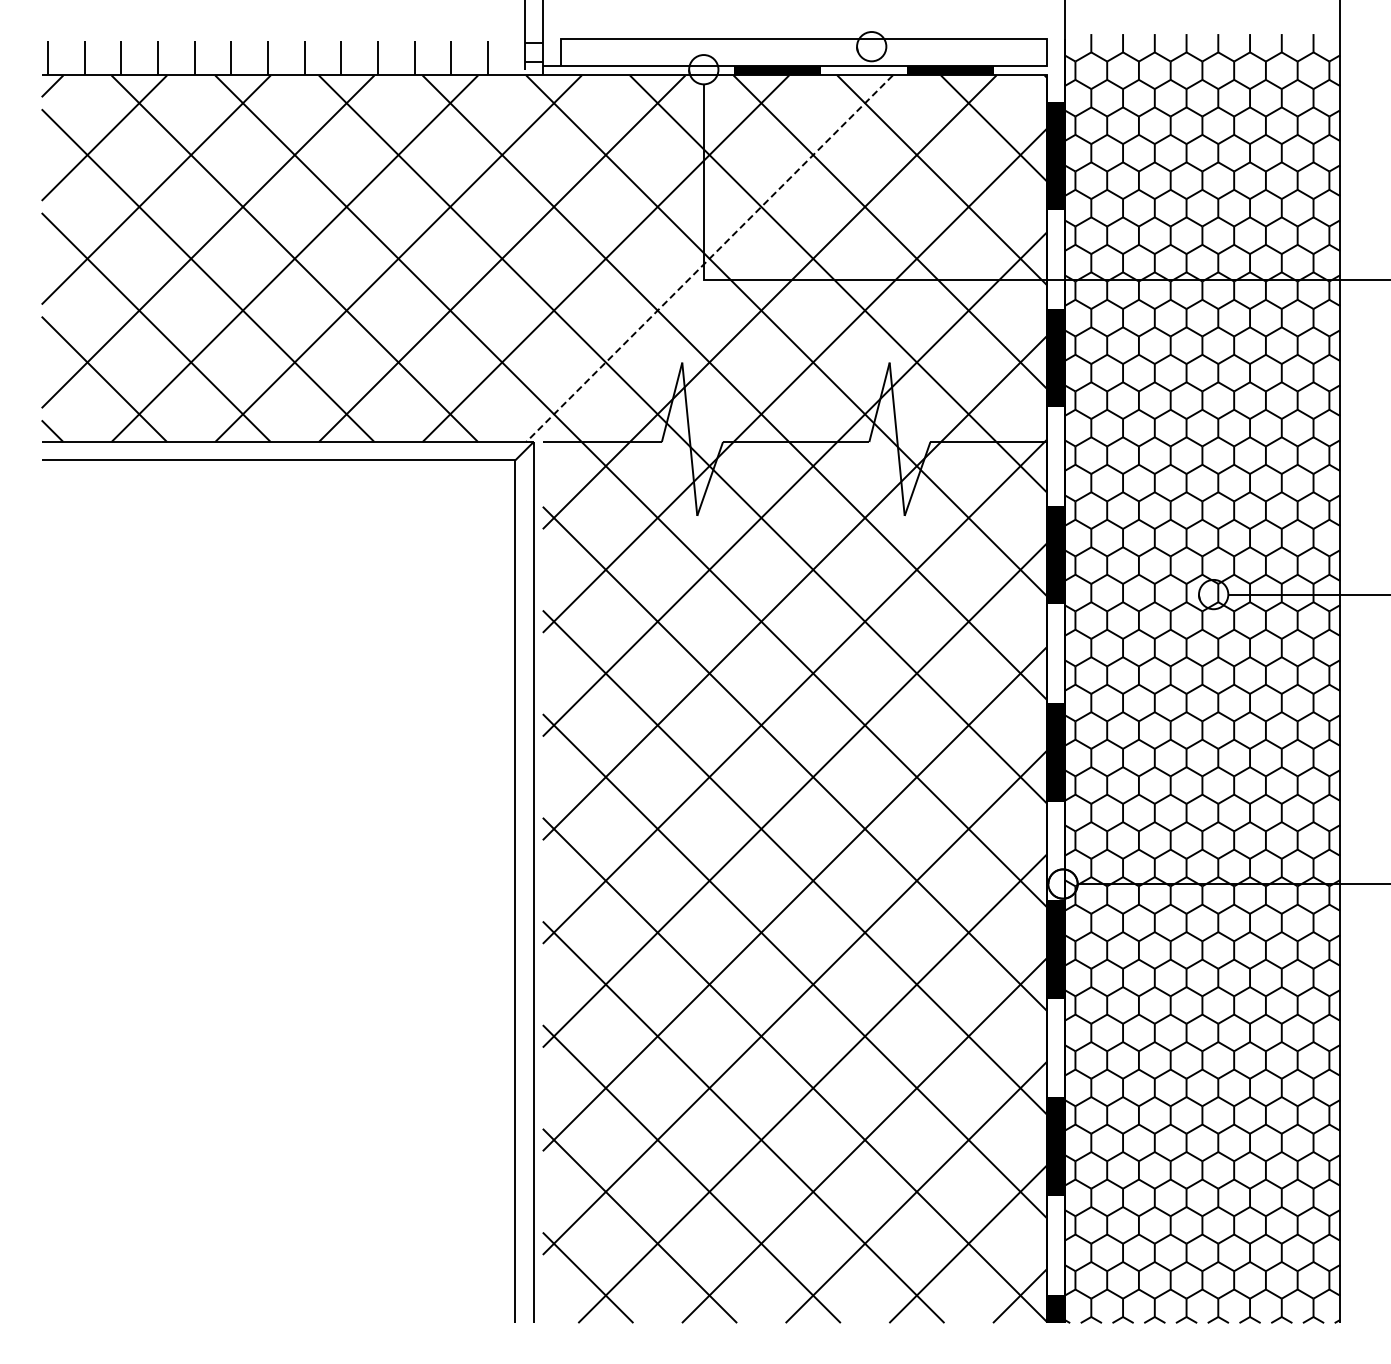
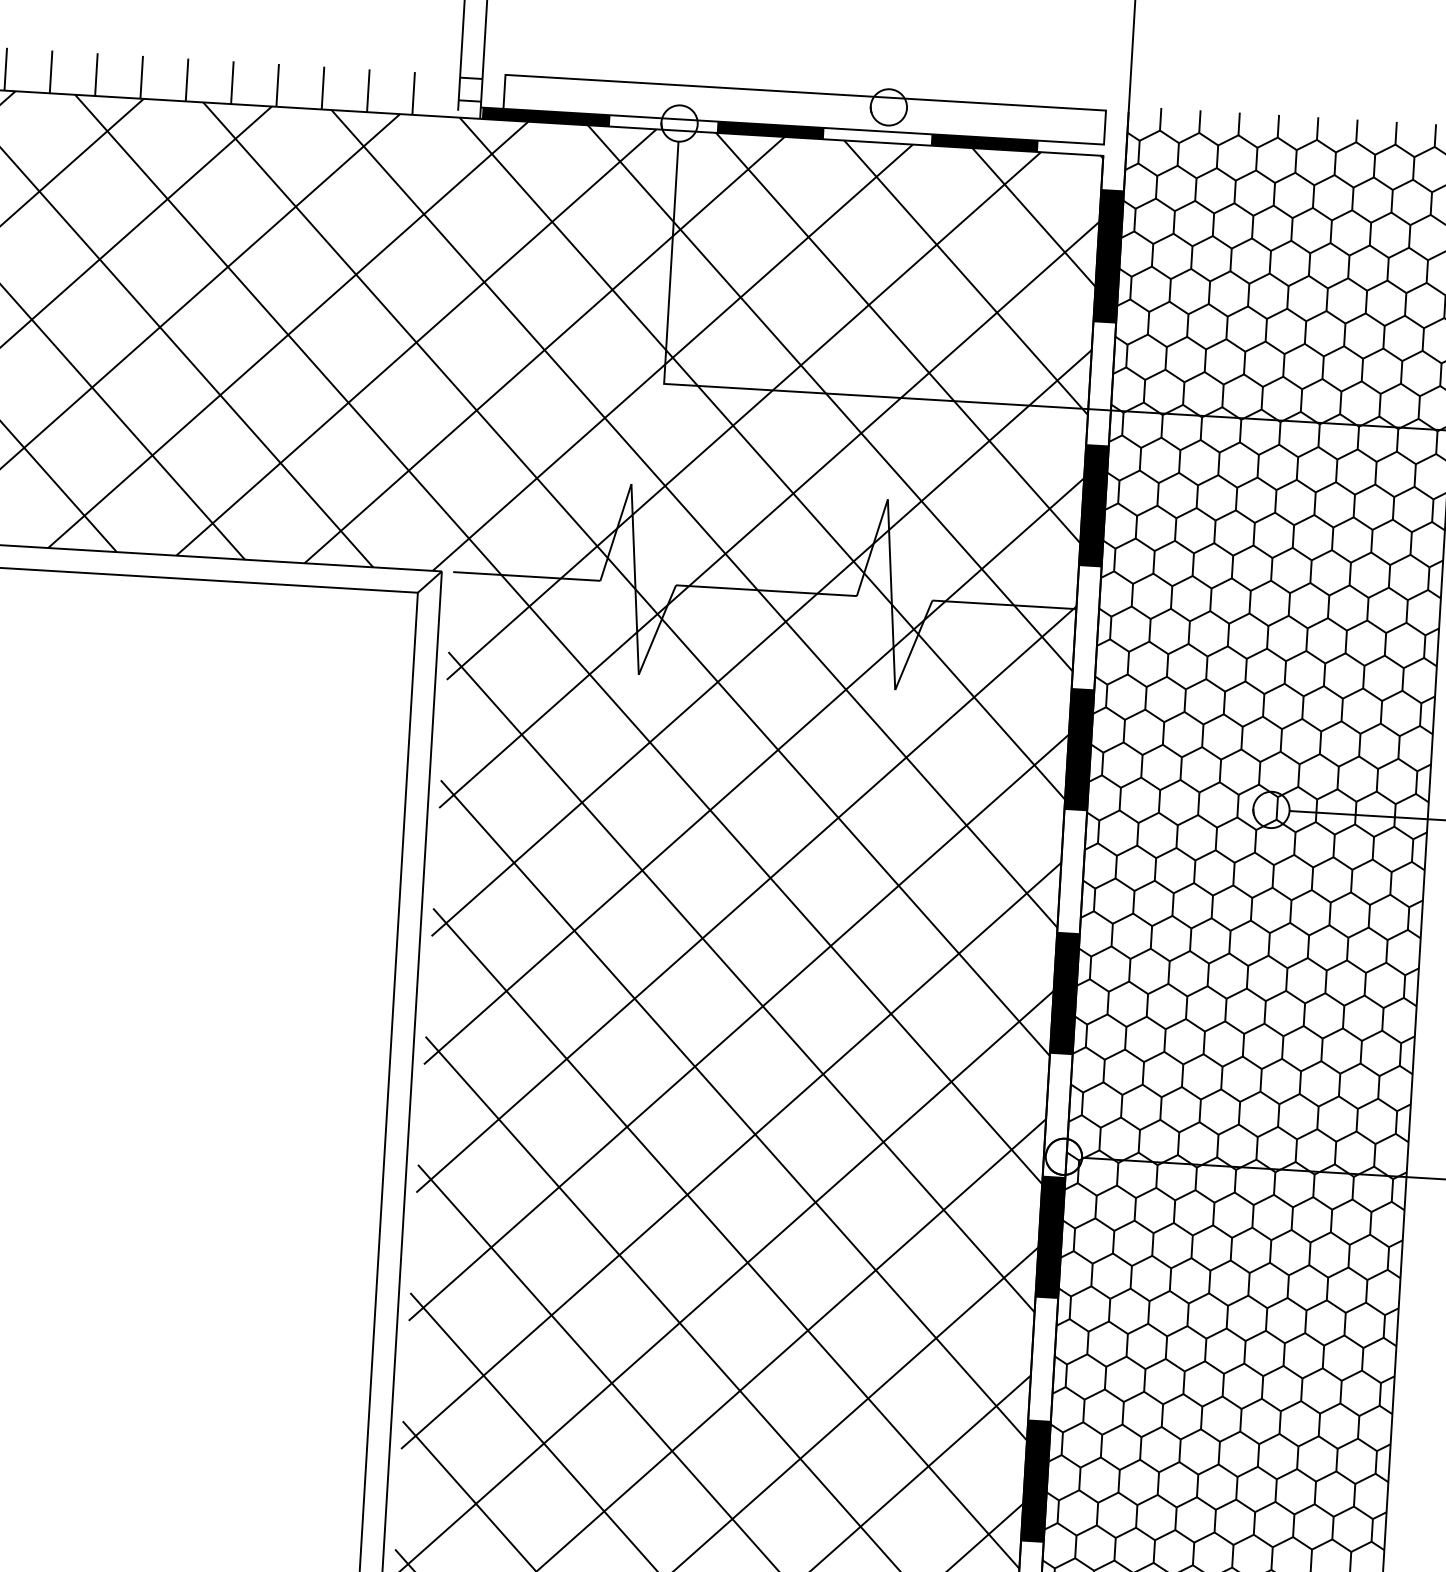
fill: (595, 70) -> (545, 116), added
line: (709, 259) -> (672, 358), dashed -> solid

